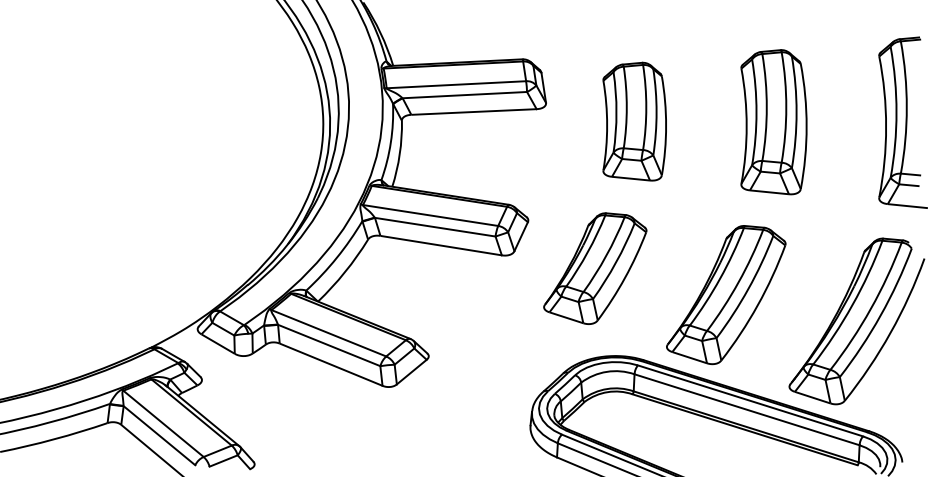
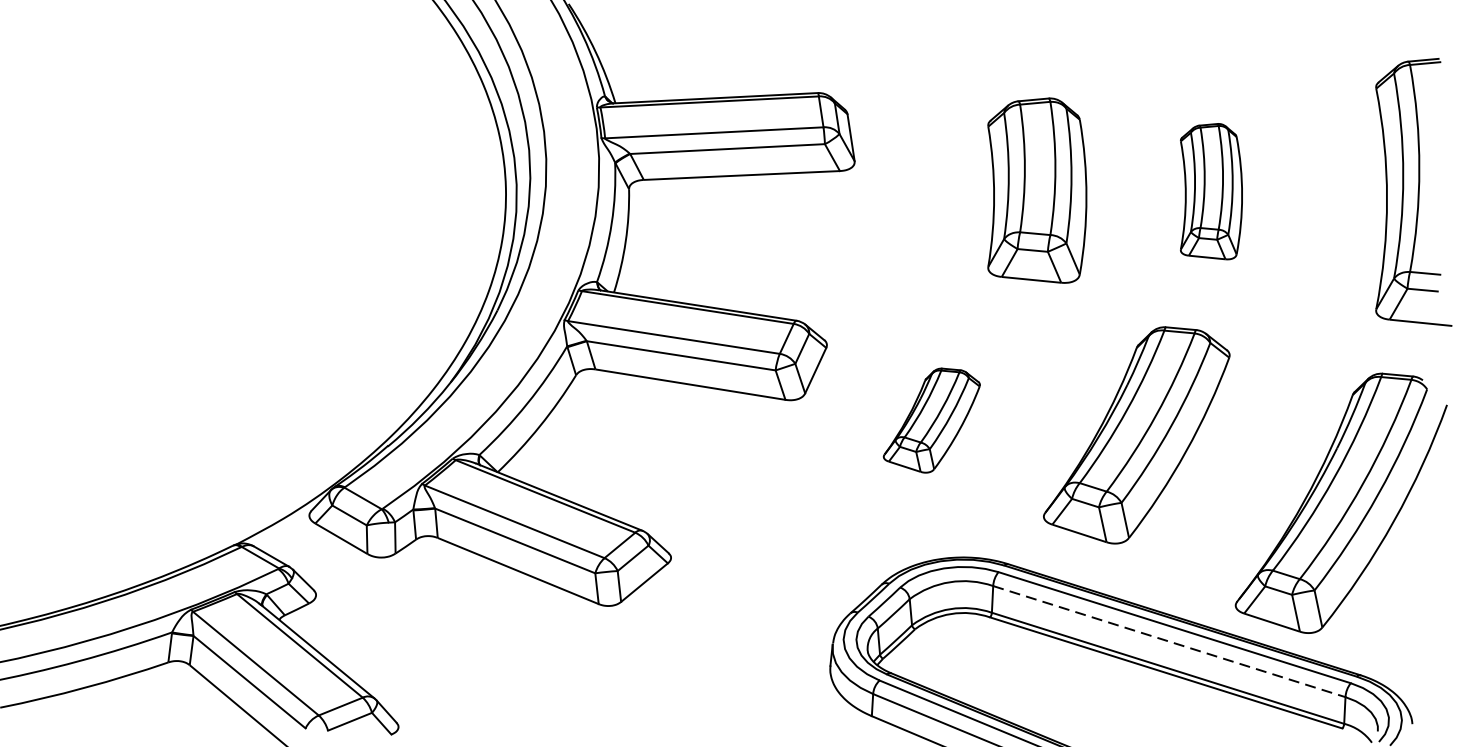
part: (634, 121) -> (1036, 190), moved
part: (773, 122) -> (1210, 191), size x0.6
part: (595, 268) -> (932, 420), size x0.6
part: (726, 295) -> (1137, 436), moved
line: (747, 409) -> (1170, 641), solid -> dashed

